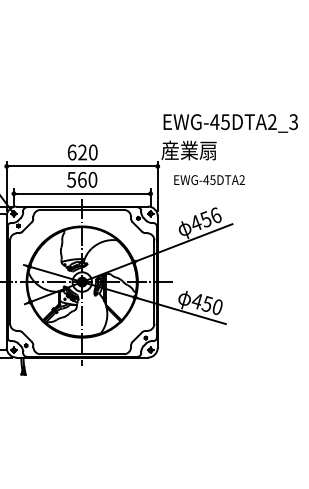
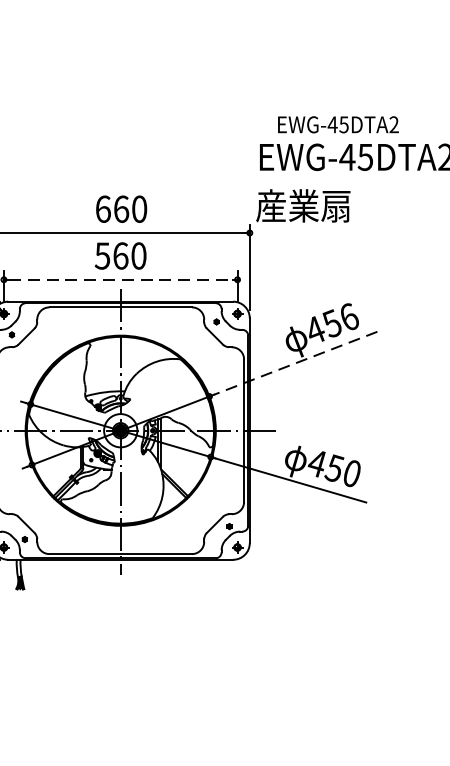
text: (82, 152) -> (121, 209), 620 -> 660
text: (209, 180) -> (338, 125), moved
line: (82, 193) -> (121, 279), solid -> dashed
line: (184, 242) -> (295, 363), solid -> dashed

